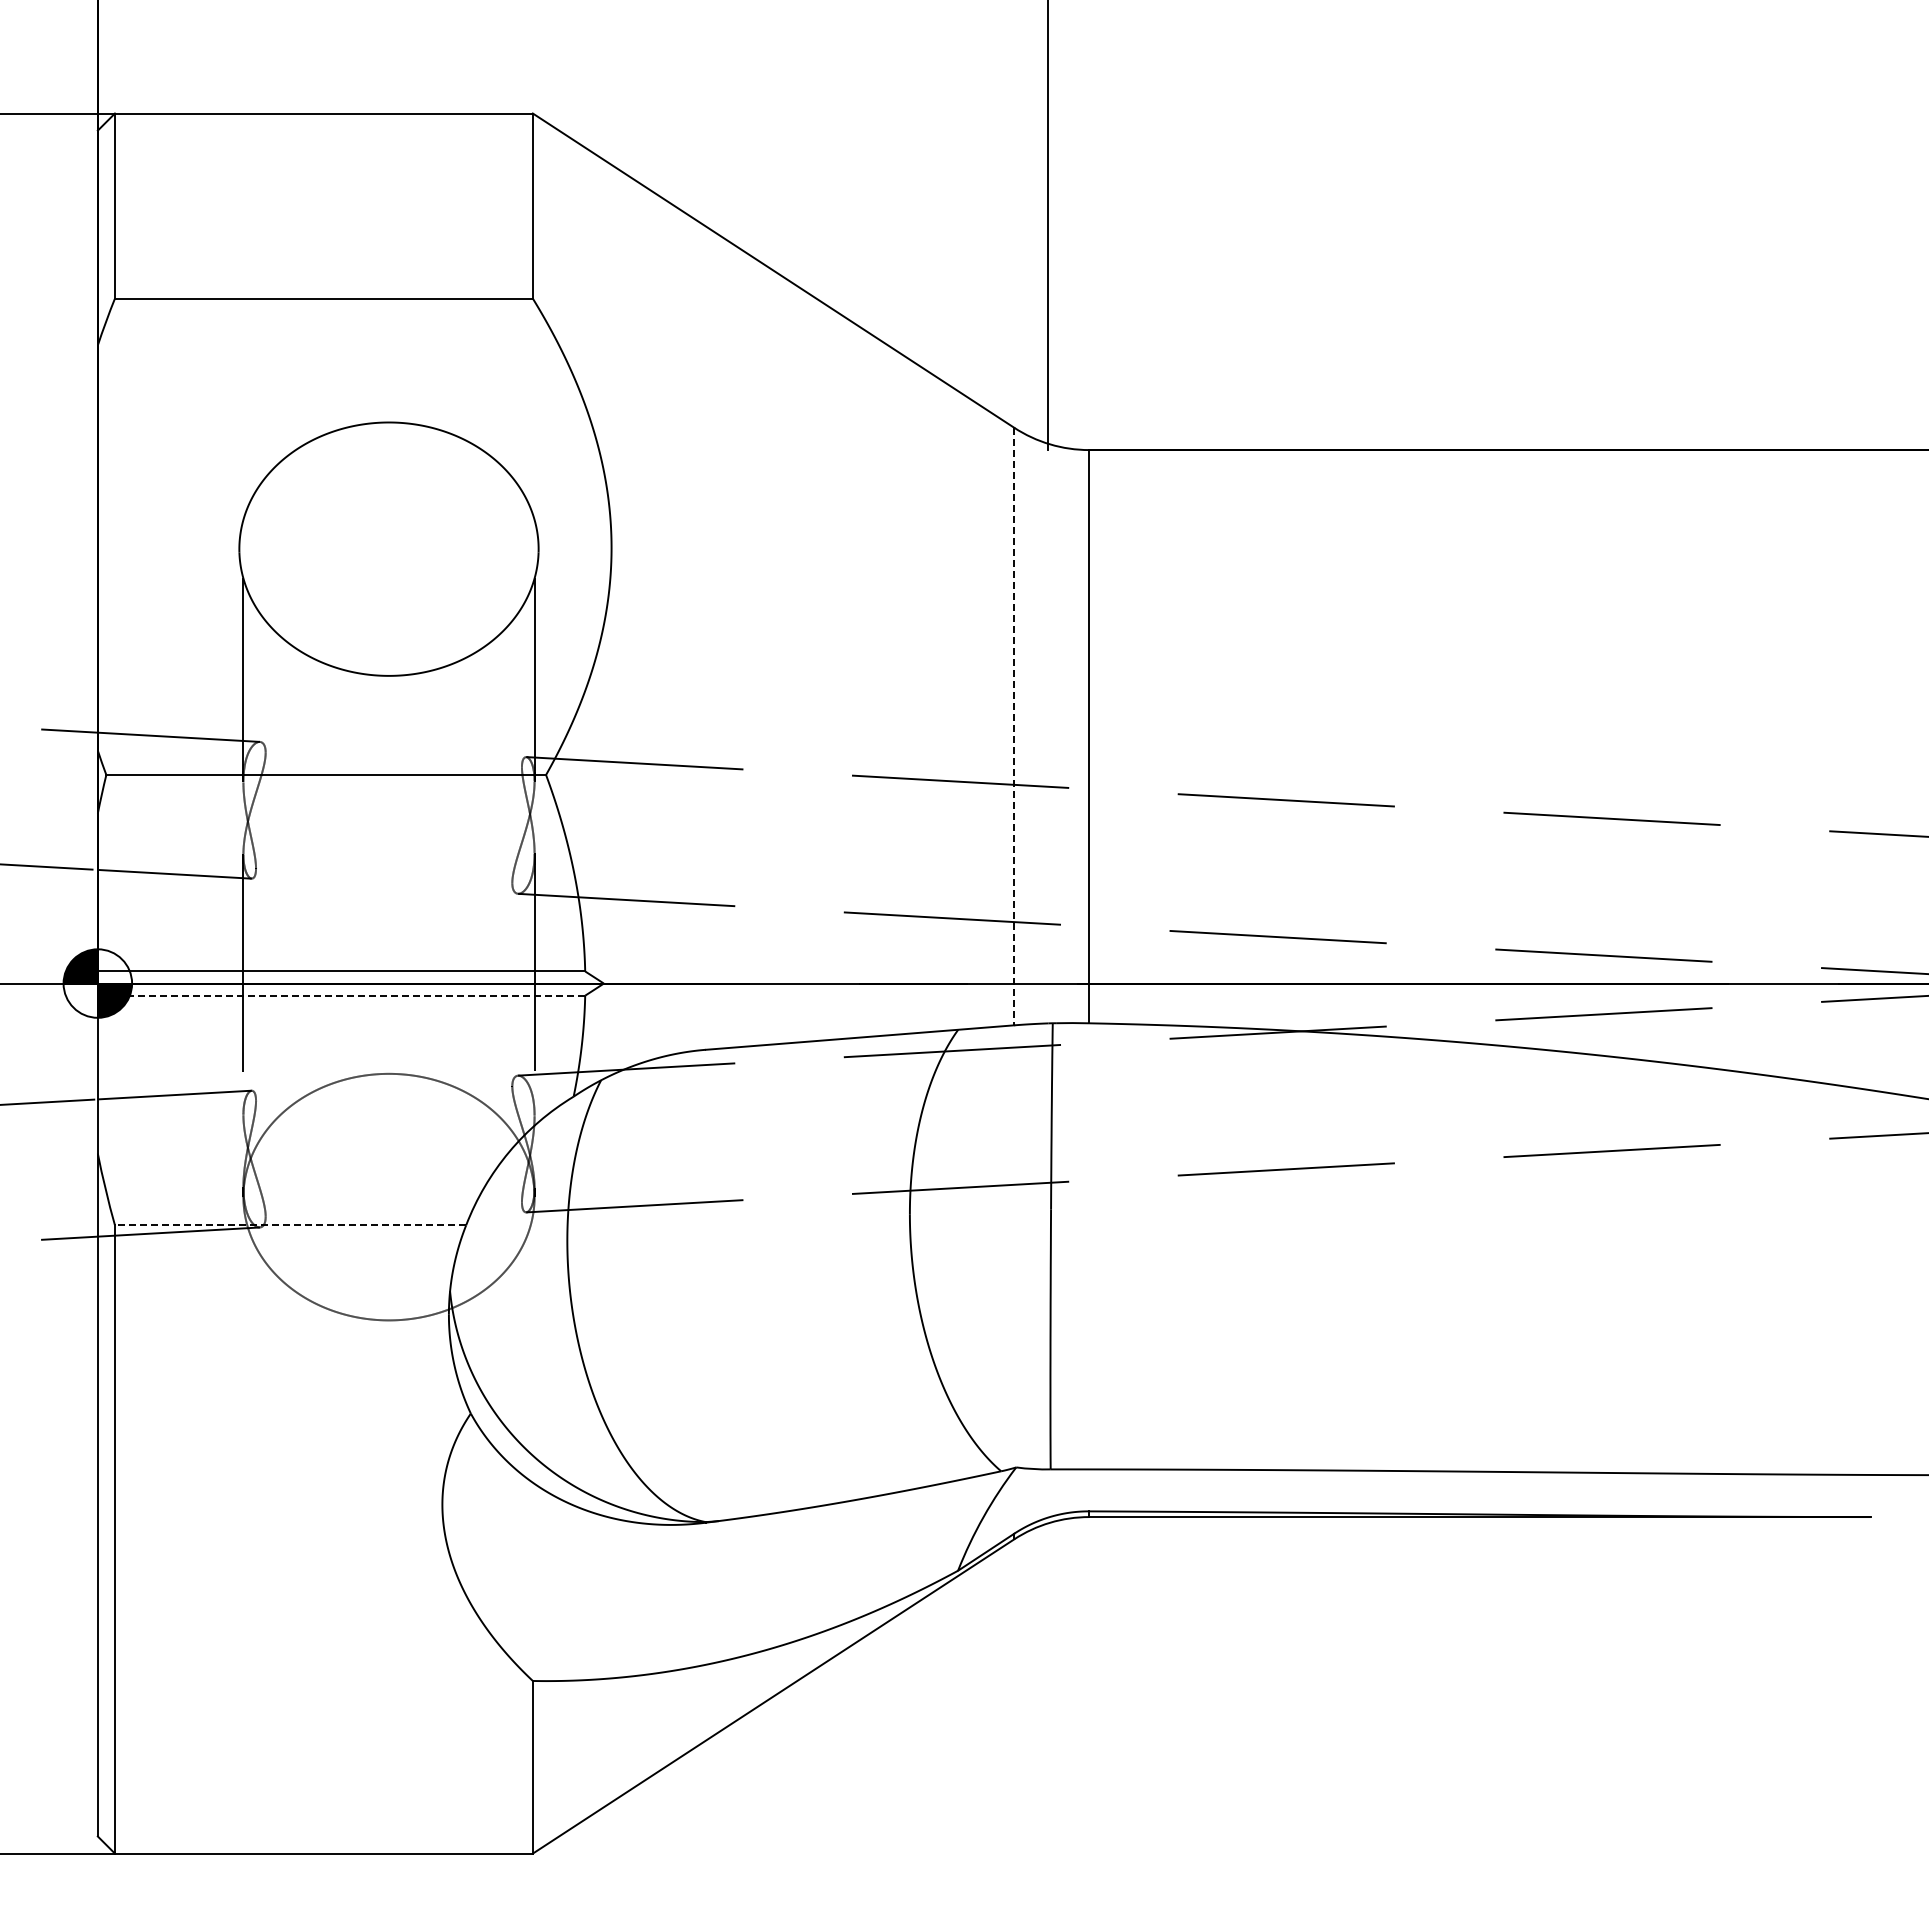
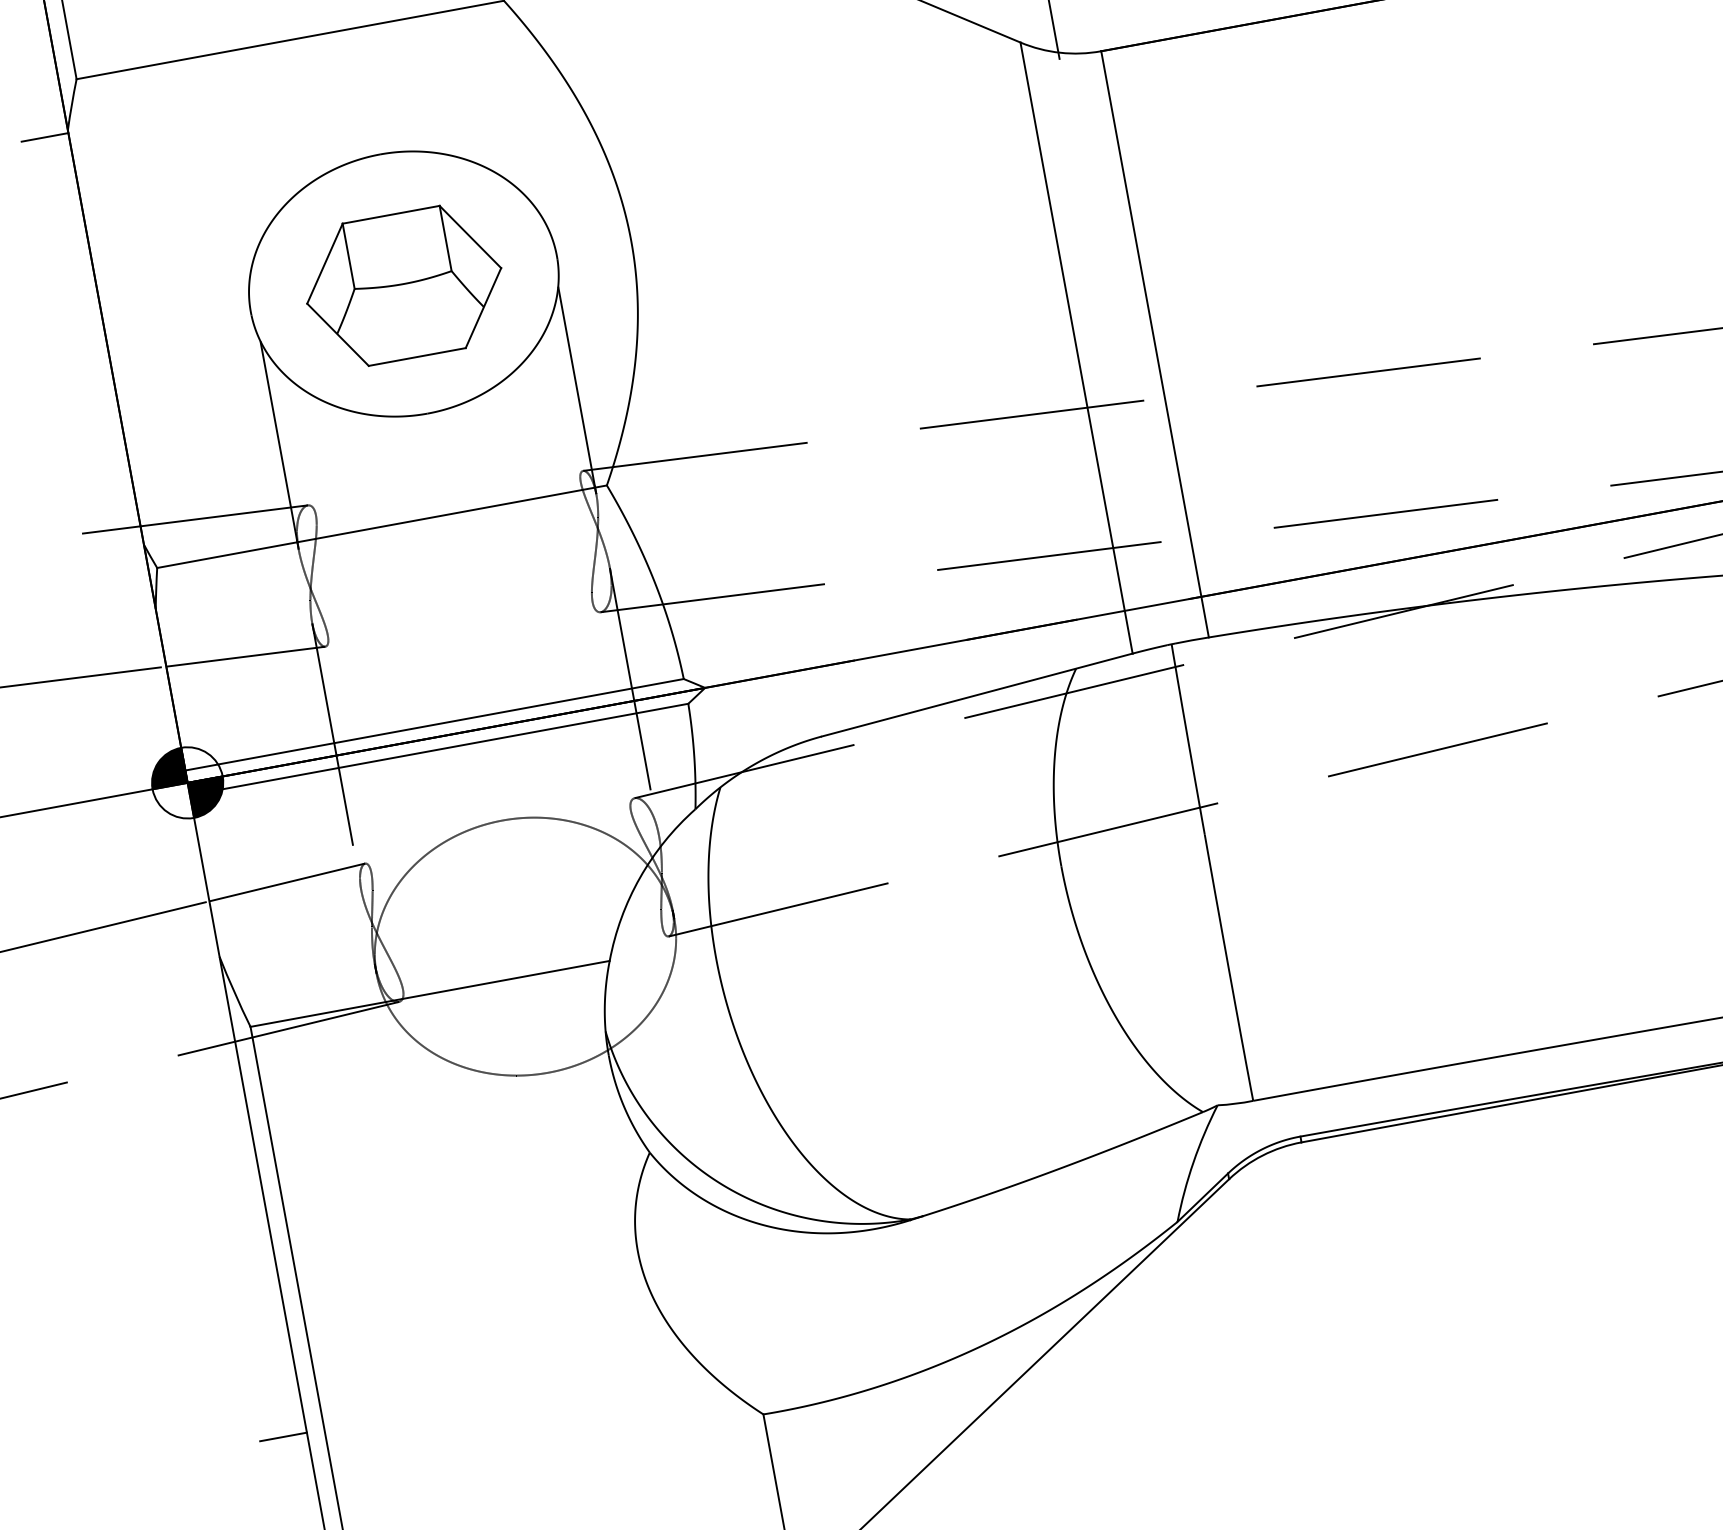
line: (74, 348) -> (44, 137), added
part: (388, 550) -> (403, 285), added
line: (1014, 726) -> (1076, 347), dashed -> solid
line: (341, 995) -> (439, 749), dashed -> solid
line: (290, 1225) -> (430, 994), dashed -> solid
line: (74, 1618) -> (282, 1436), added

